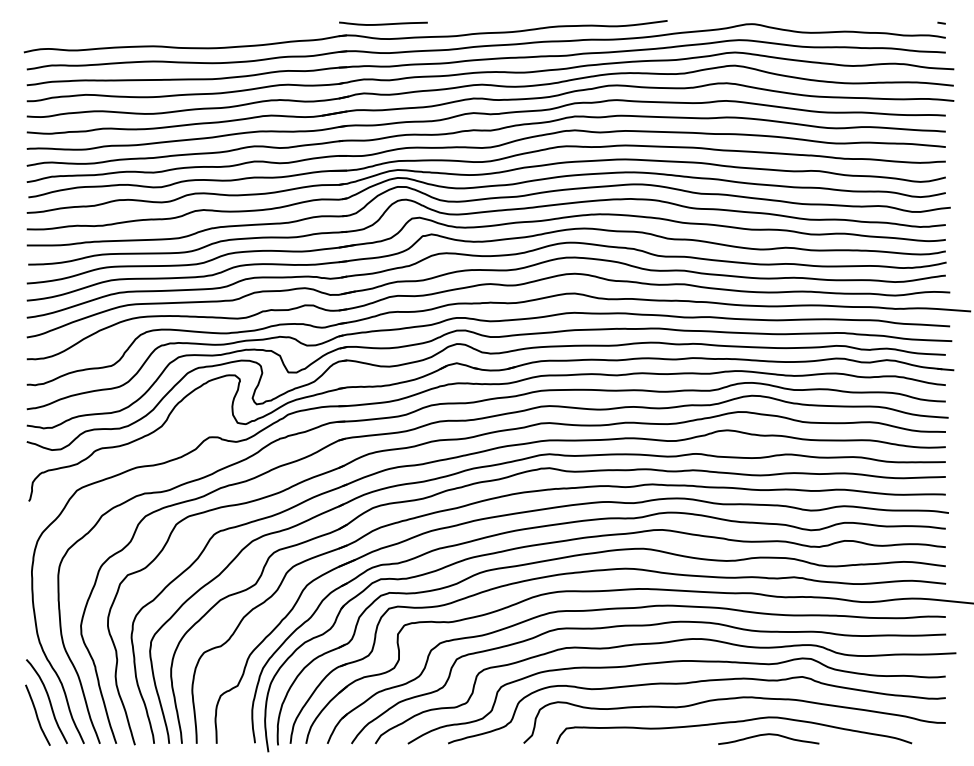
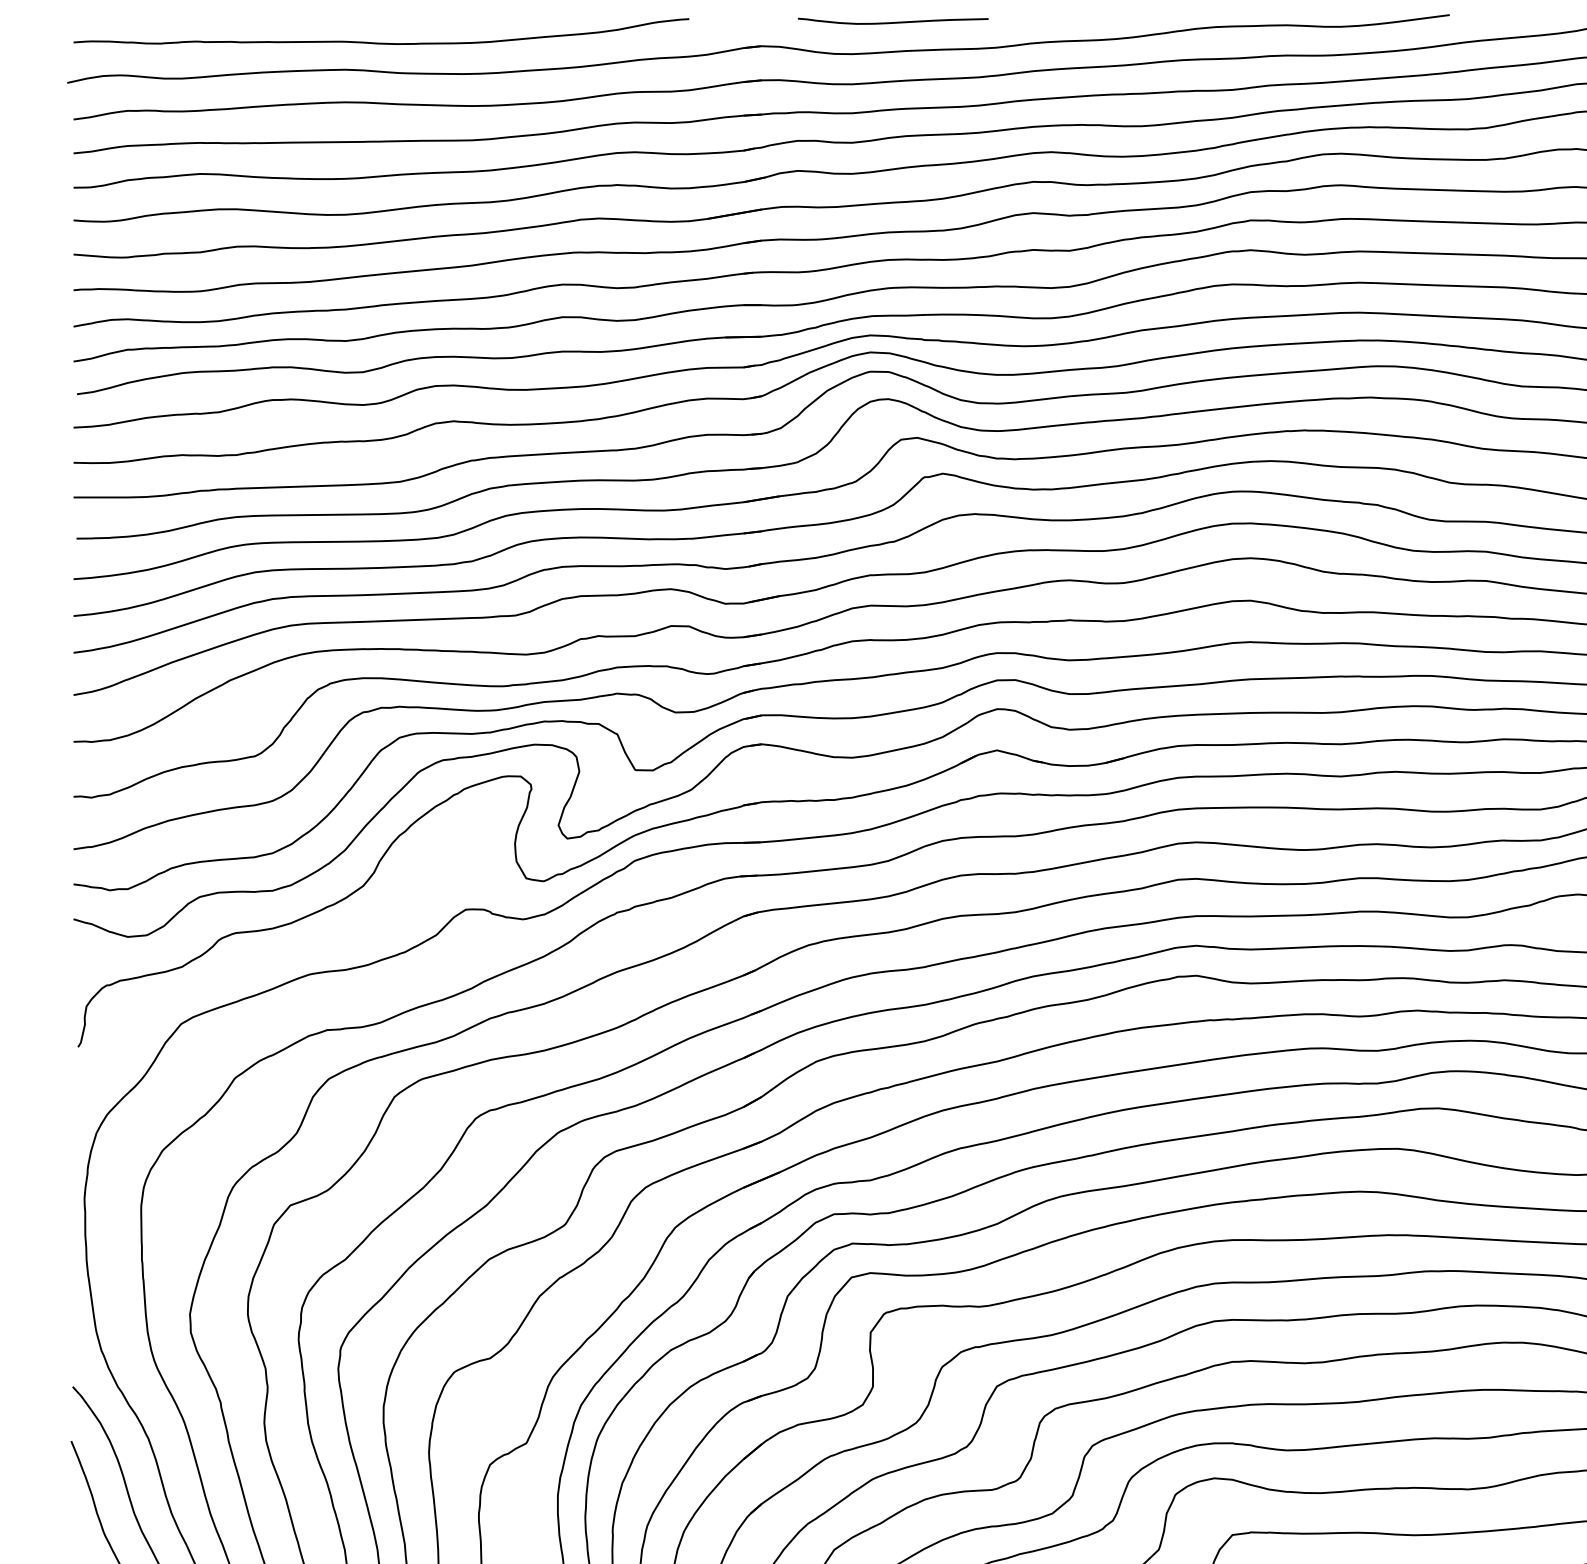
curve: (383, 23) -> (893, 20), moved
curve: (169, 33) -> (380, 42), added

